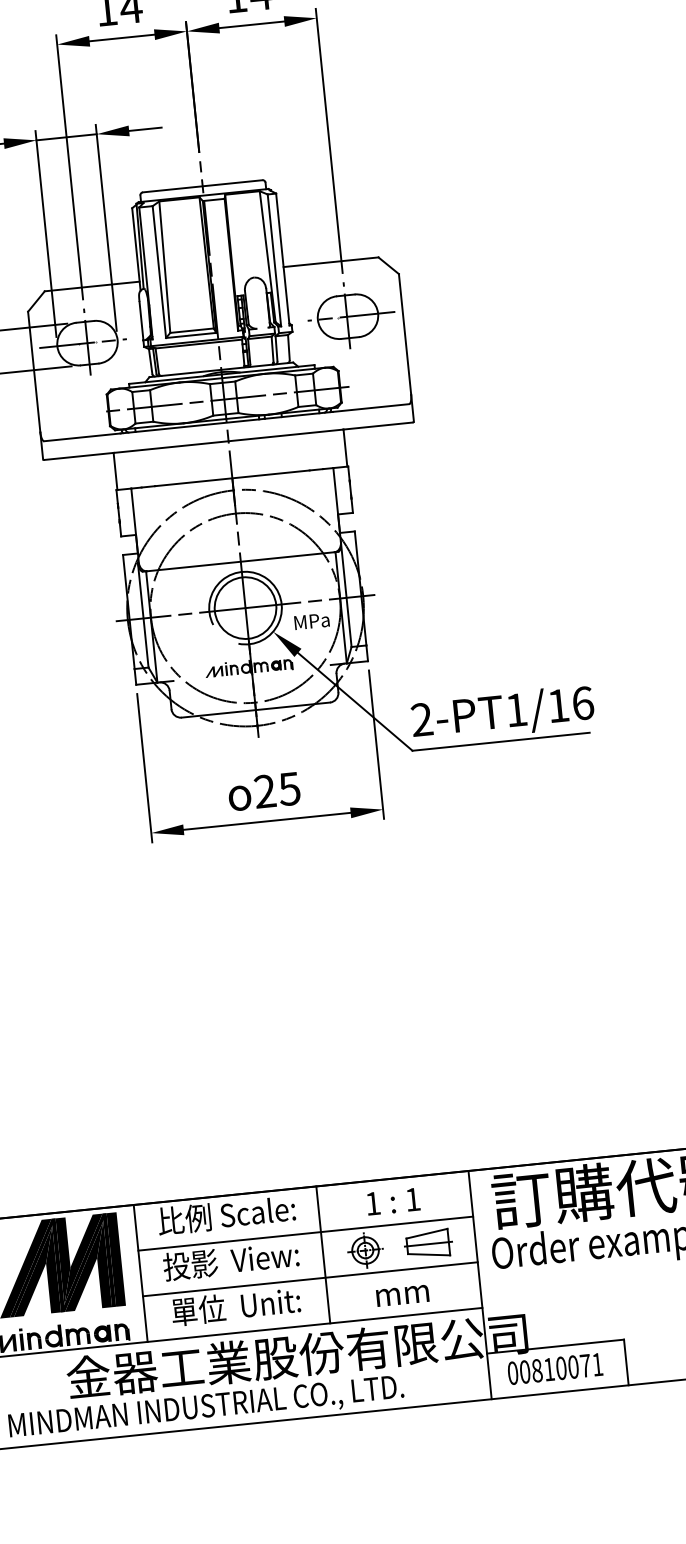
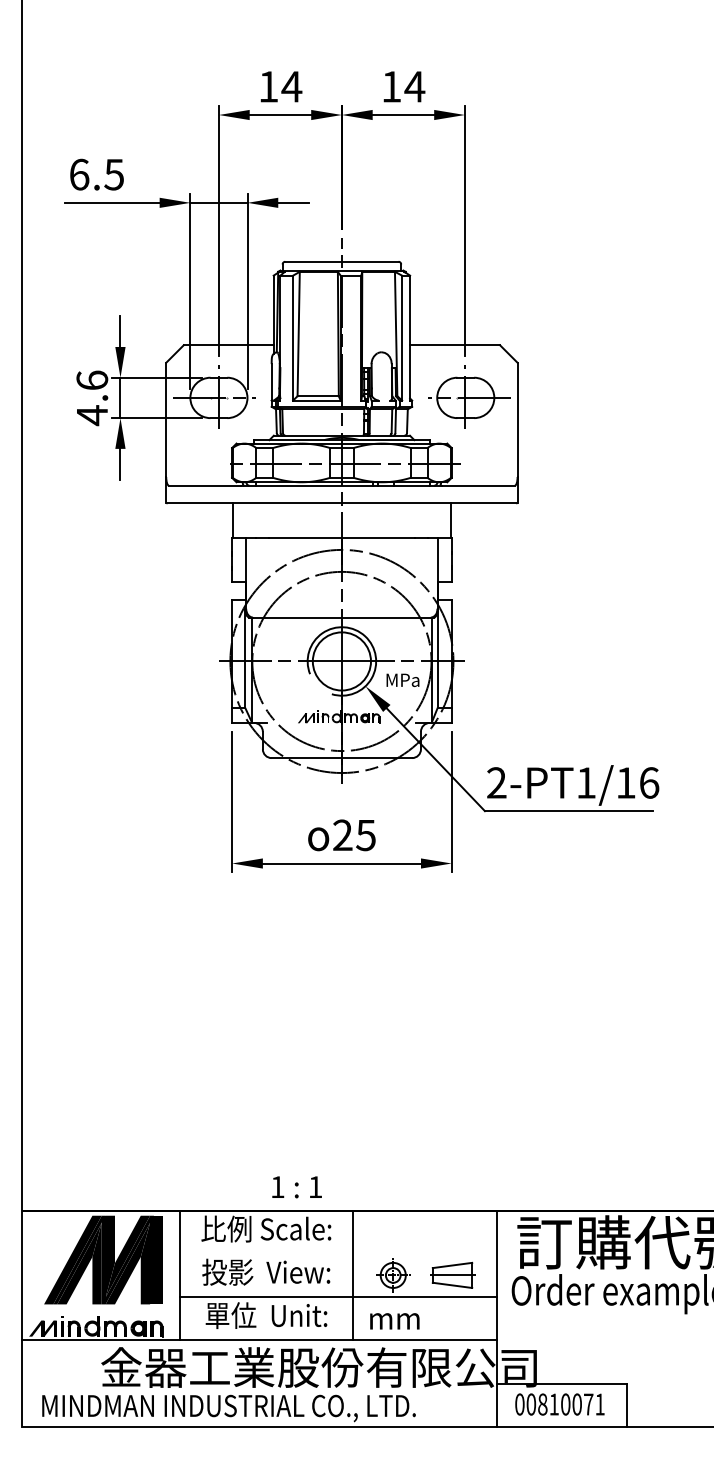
text: (392, 1202) -> (296, 1187), moved
line: (305, 1233) -> (338, 1253), removed
text: (402, 1295) -> (394, 1321), moved

